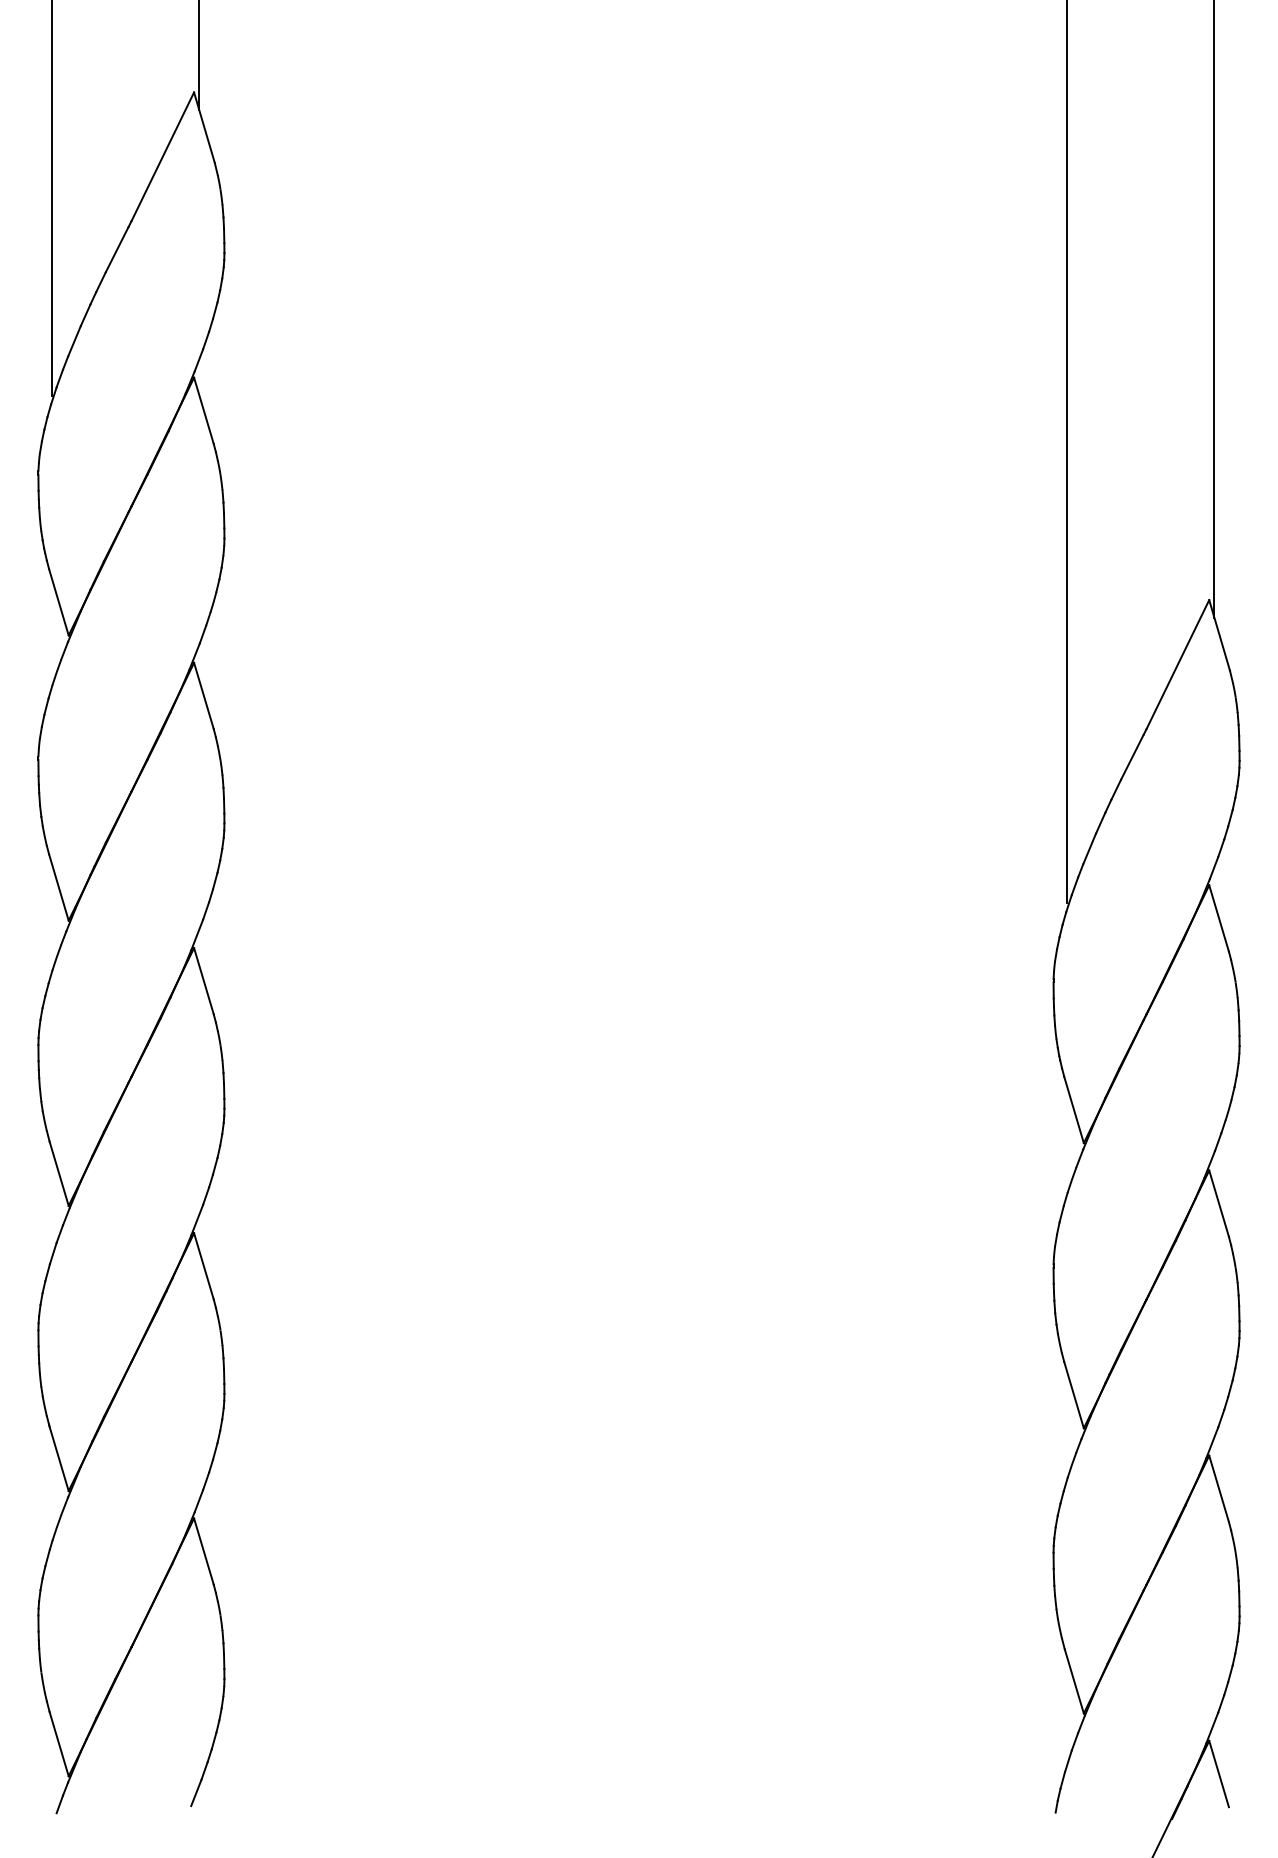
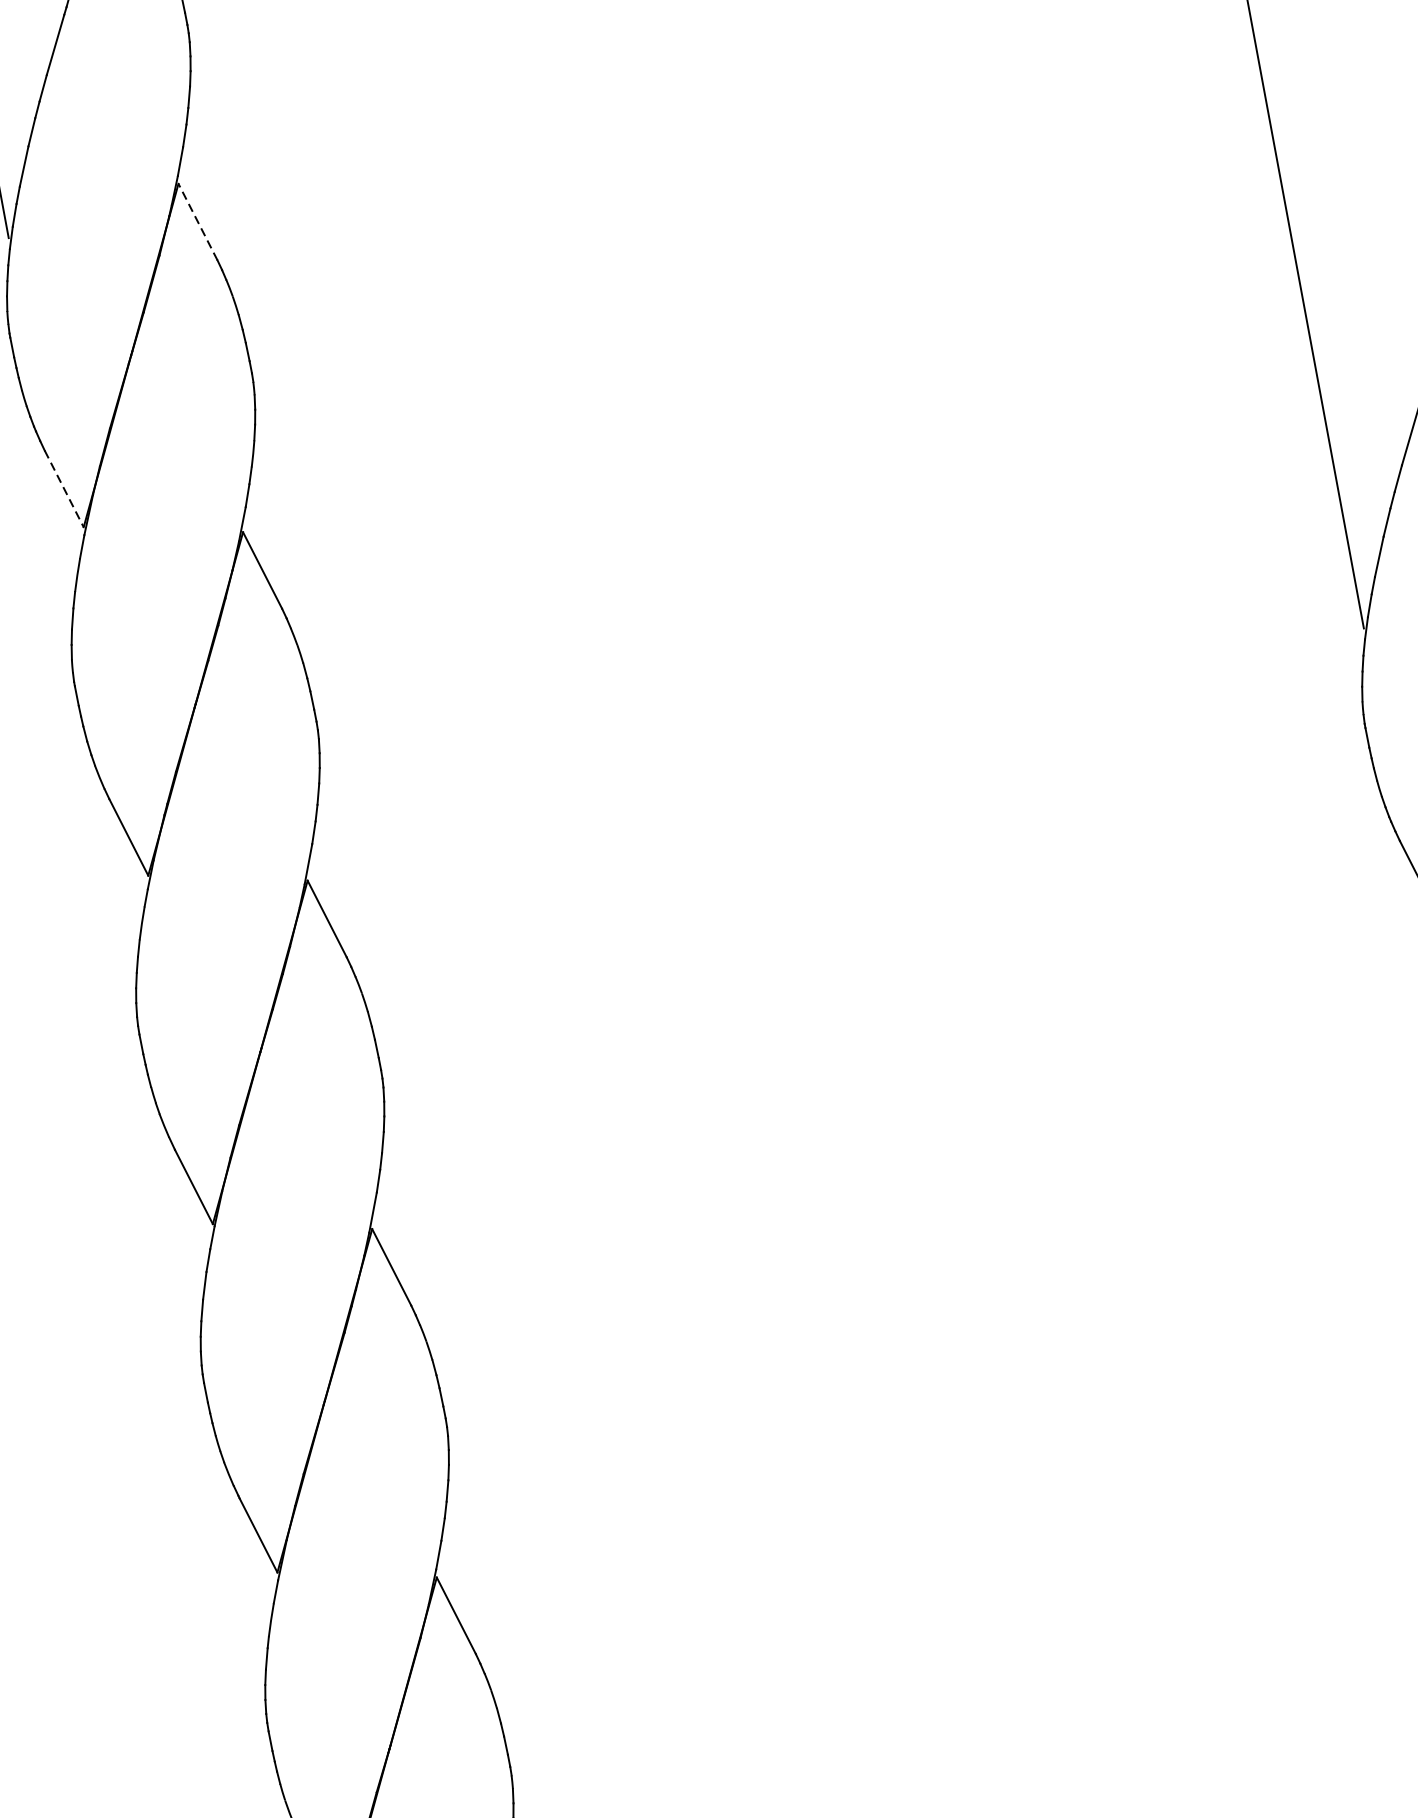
line: (203, 410) -> (197, 221), solid -> dashed
line: (58, 602) -> (63, 489), solid -> dashed

